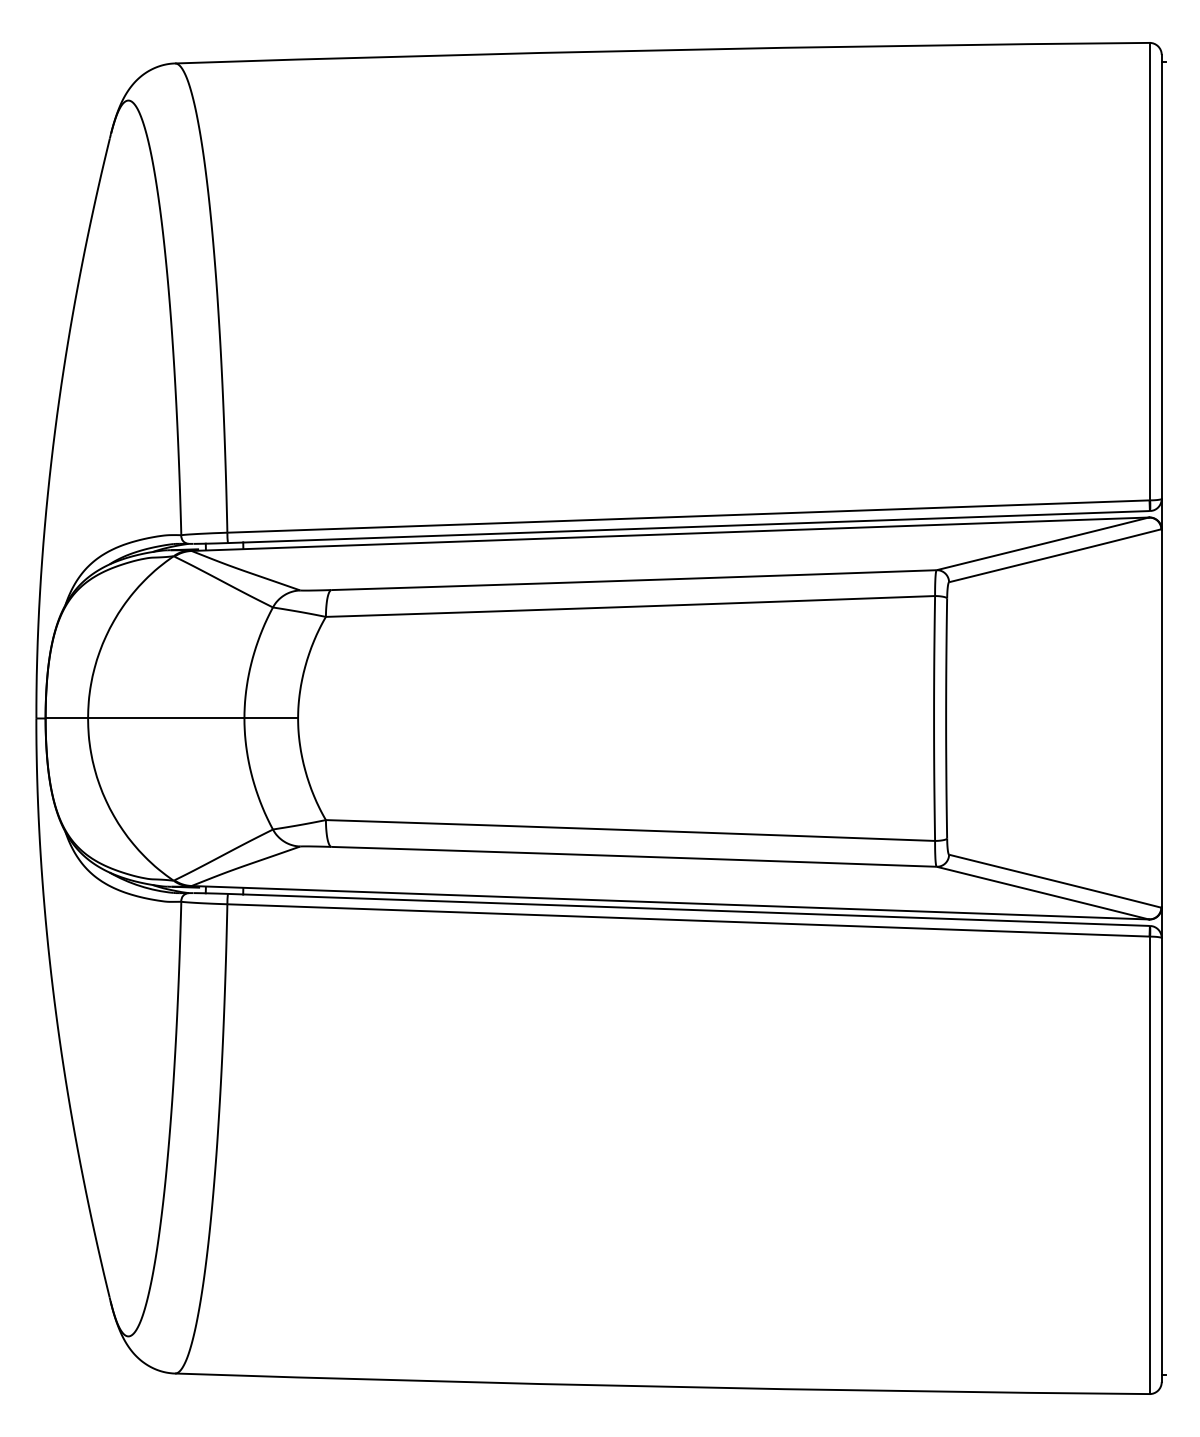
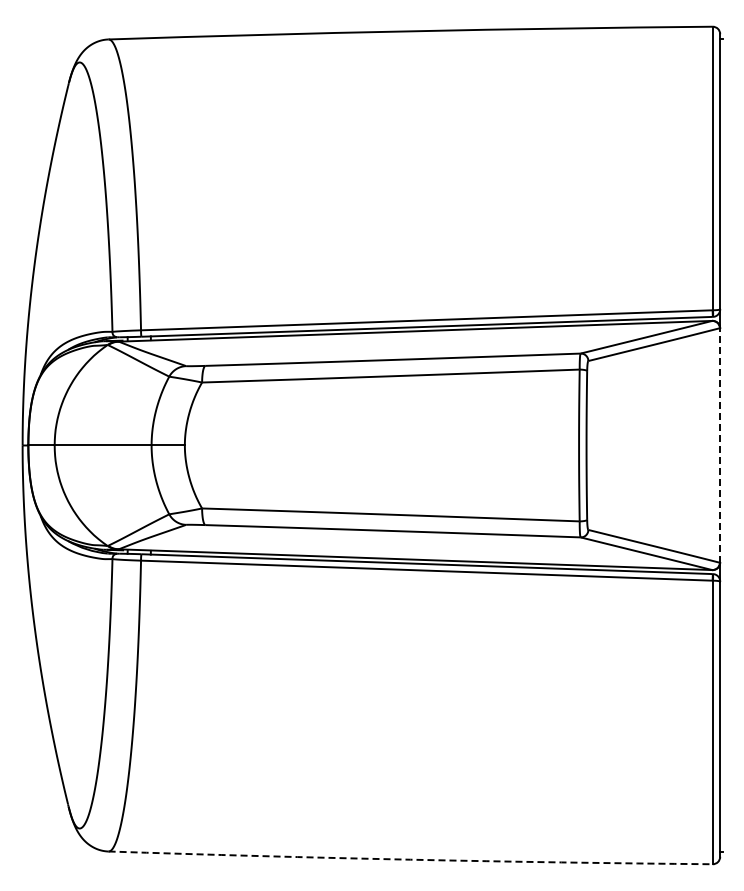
line: (1162, 718) -> (720, 445), solid -> dashed
arc: (662, 1386) -> (410, 859), solid -> dashed

